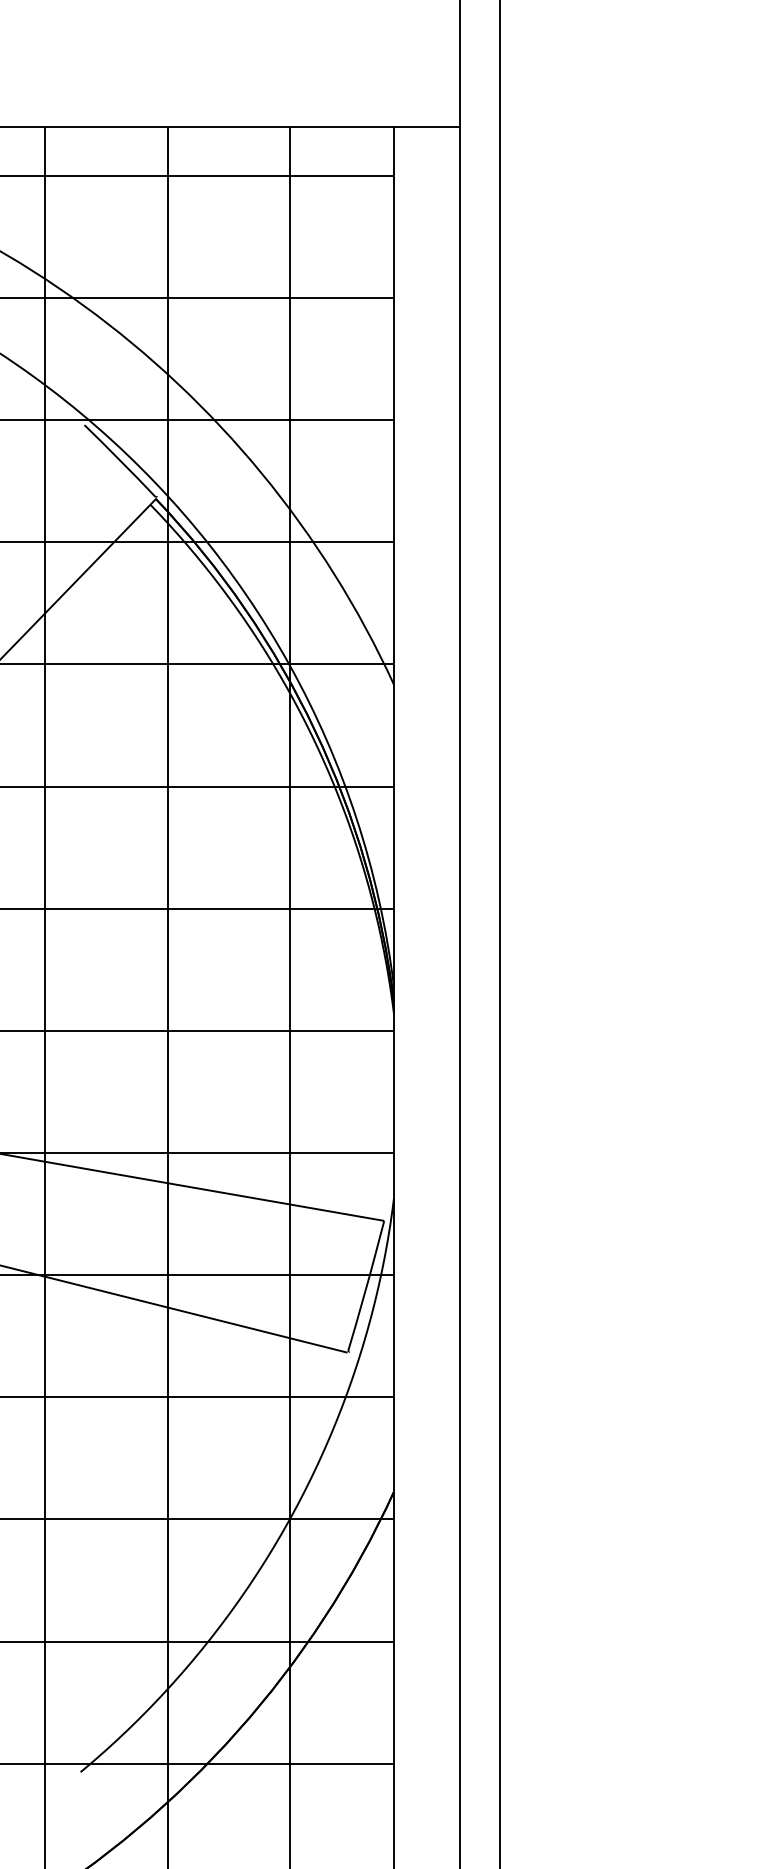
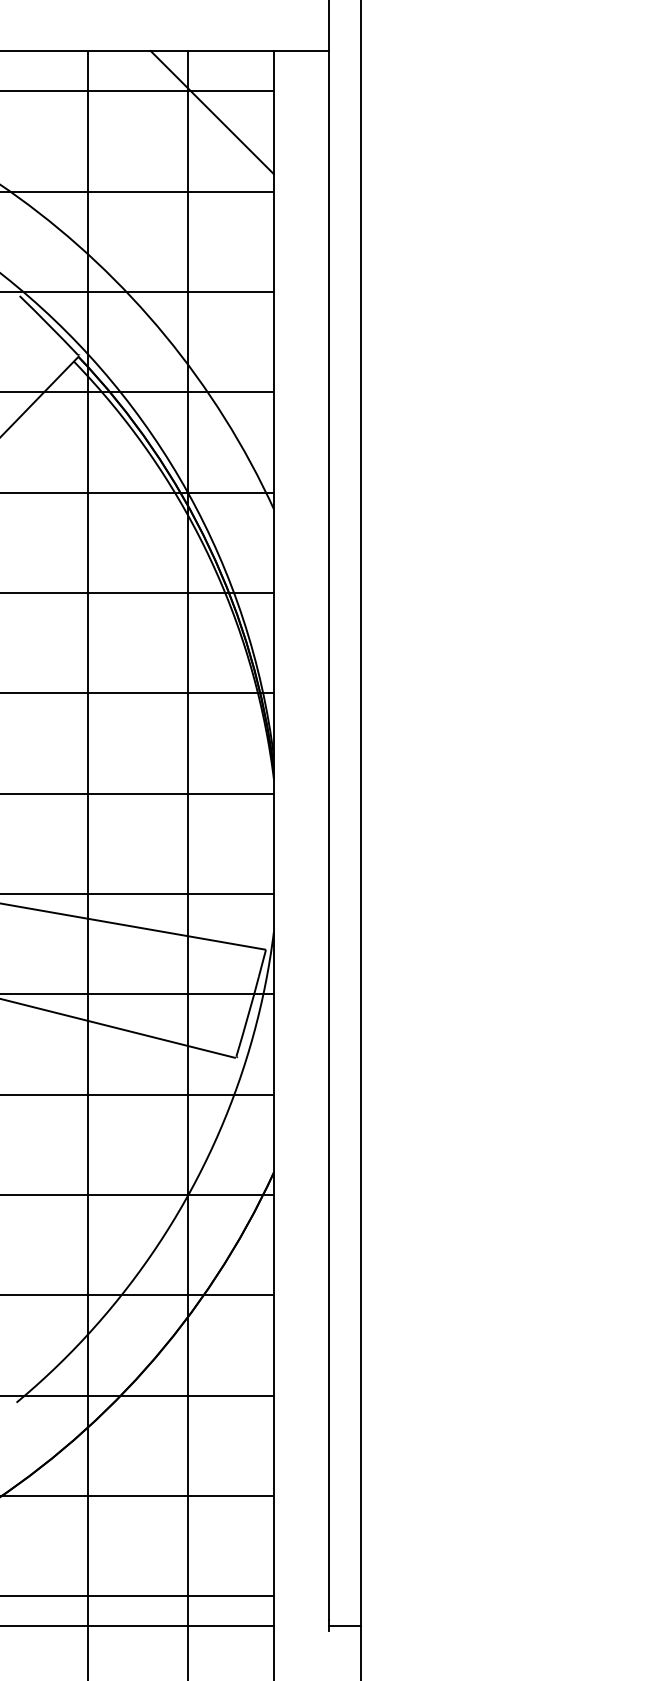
line: (317, 201) -> (211, 112), added

